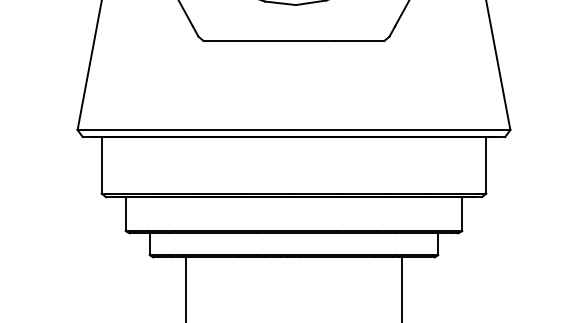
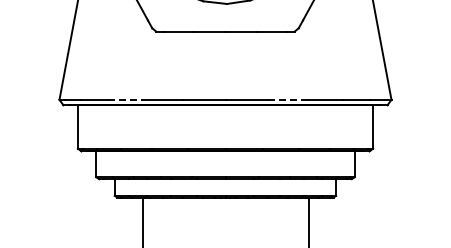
line: (163, 129) -> (125, 99), solid -> dashed
line: (374, 129) -> (287, 99), solid -> dashed

